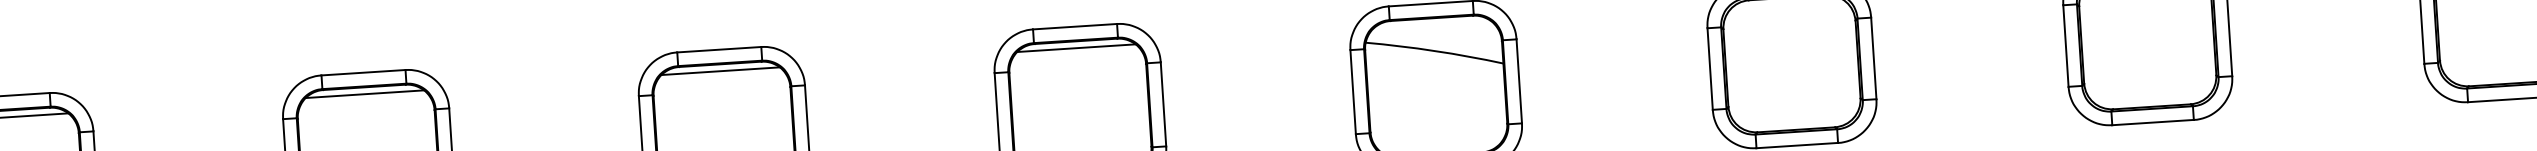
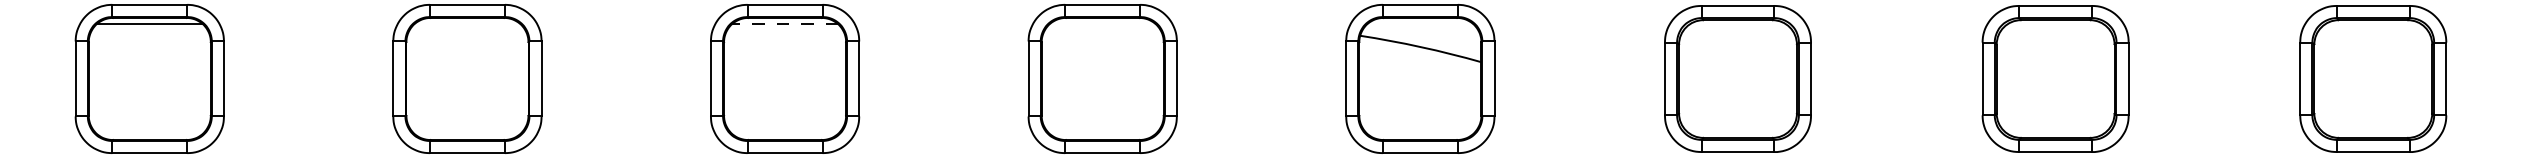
line: (1076, 48) -> (1102, 24), removed
line: (721, 71) -> (785, 24), solid -> dashed
line: (364, 94) -> (467, 24), removed

